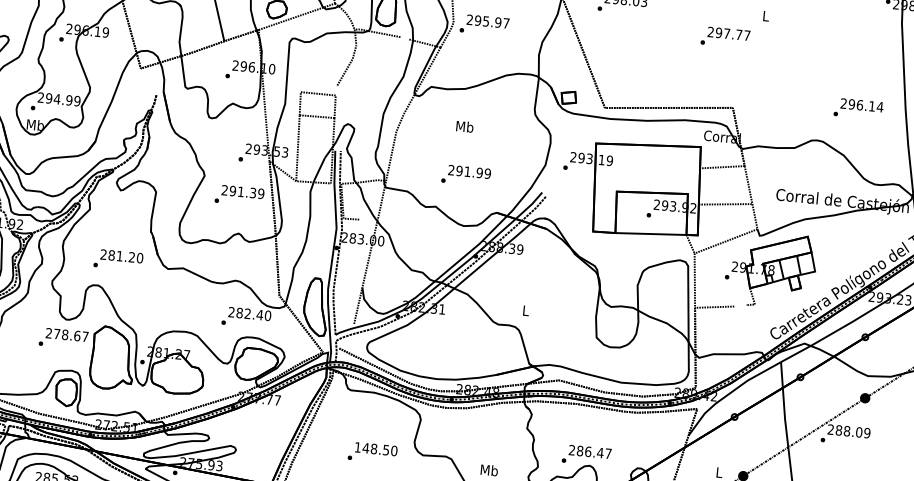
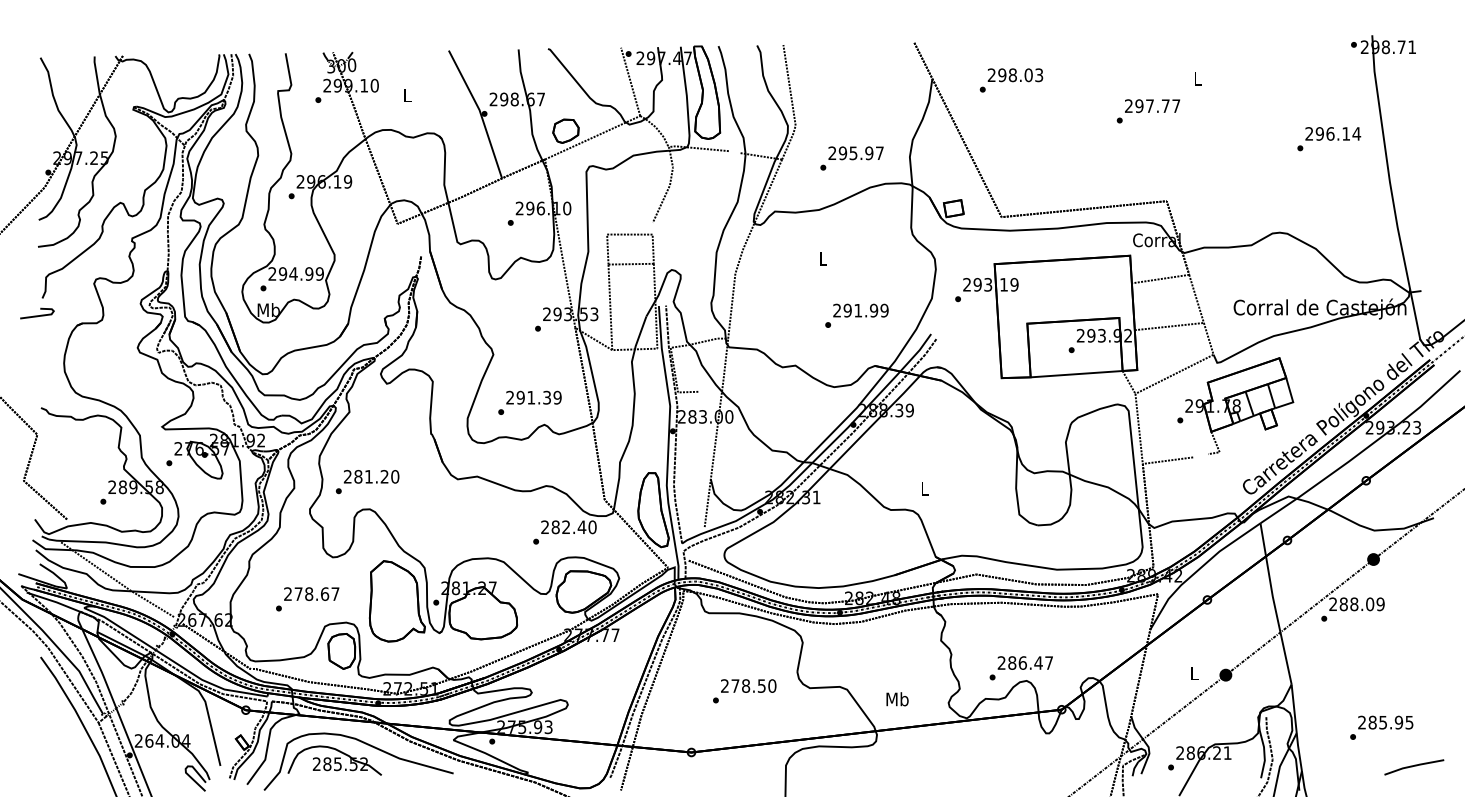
text: (484, 25) -> (851, 158), moved
text: (858, 109) -> (1329, 139), moved
text: (465, 126) -> (823, 258), Mb -> L
text: (465, 175) -> (856, 315), moved
text: (239, 195) -> (529, 402), moved
text: (118, 260) -> (367, 482), moved
text: (63, 338) -> (307, 599), moved
text: (362, 447) -> (730, 685), 148.50 -> 278.50

